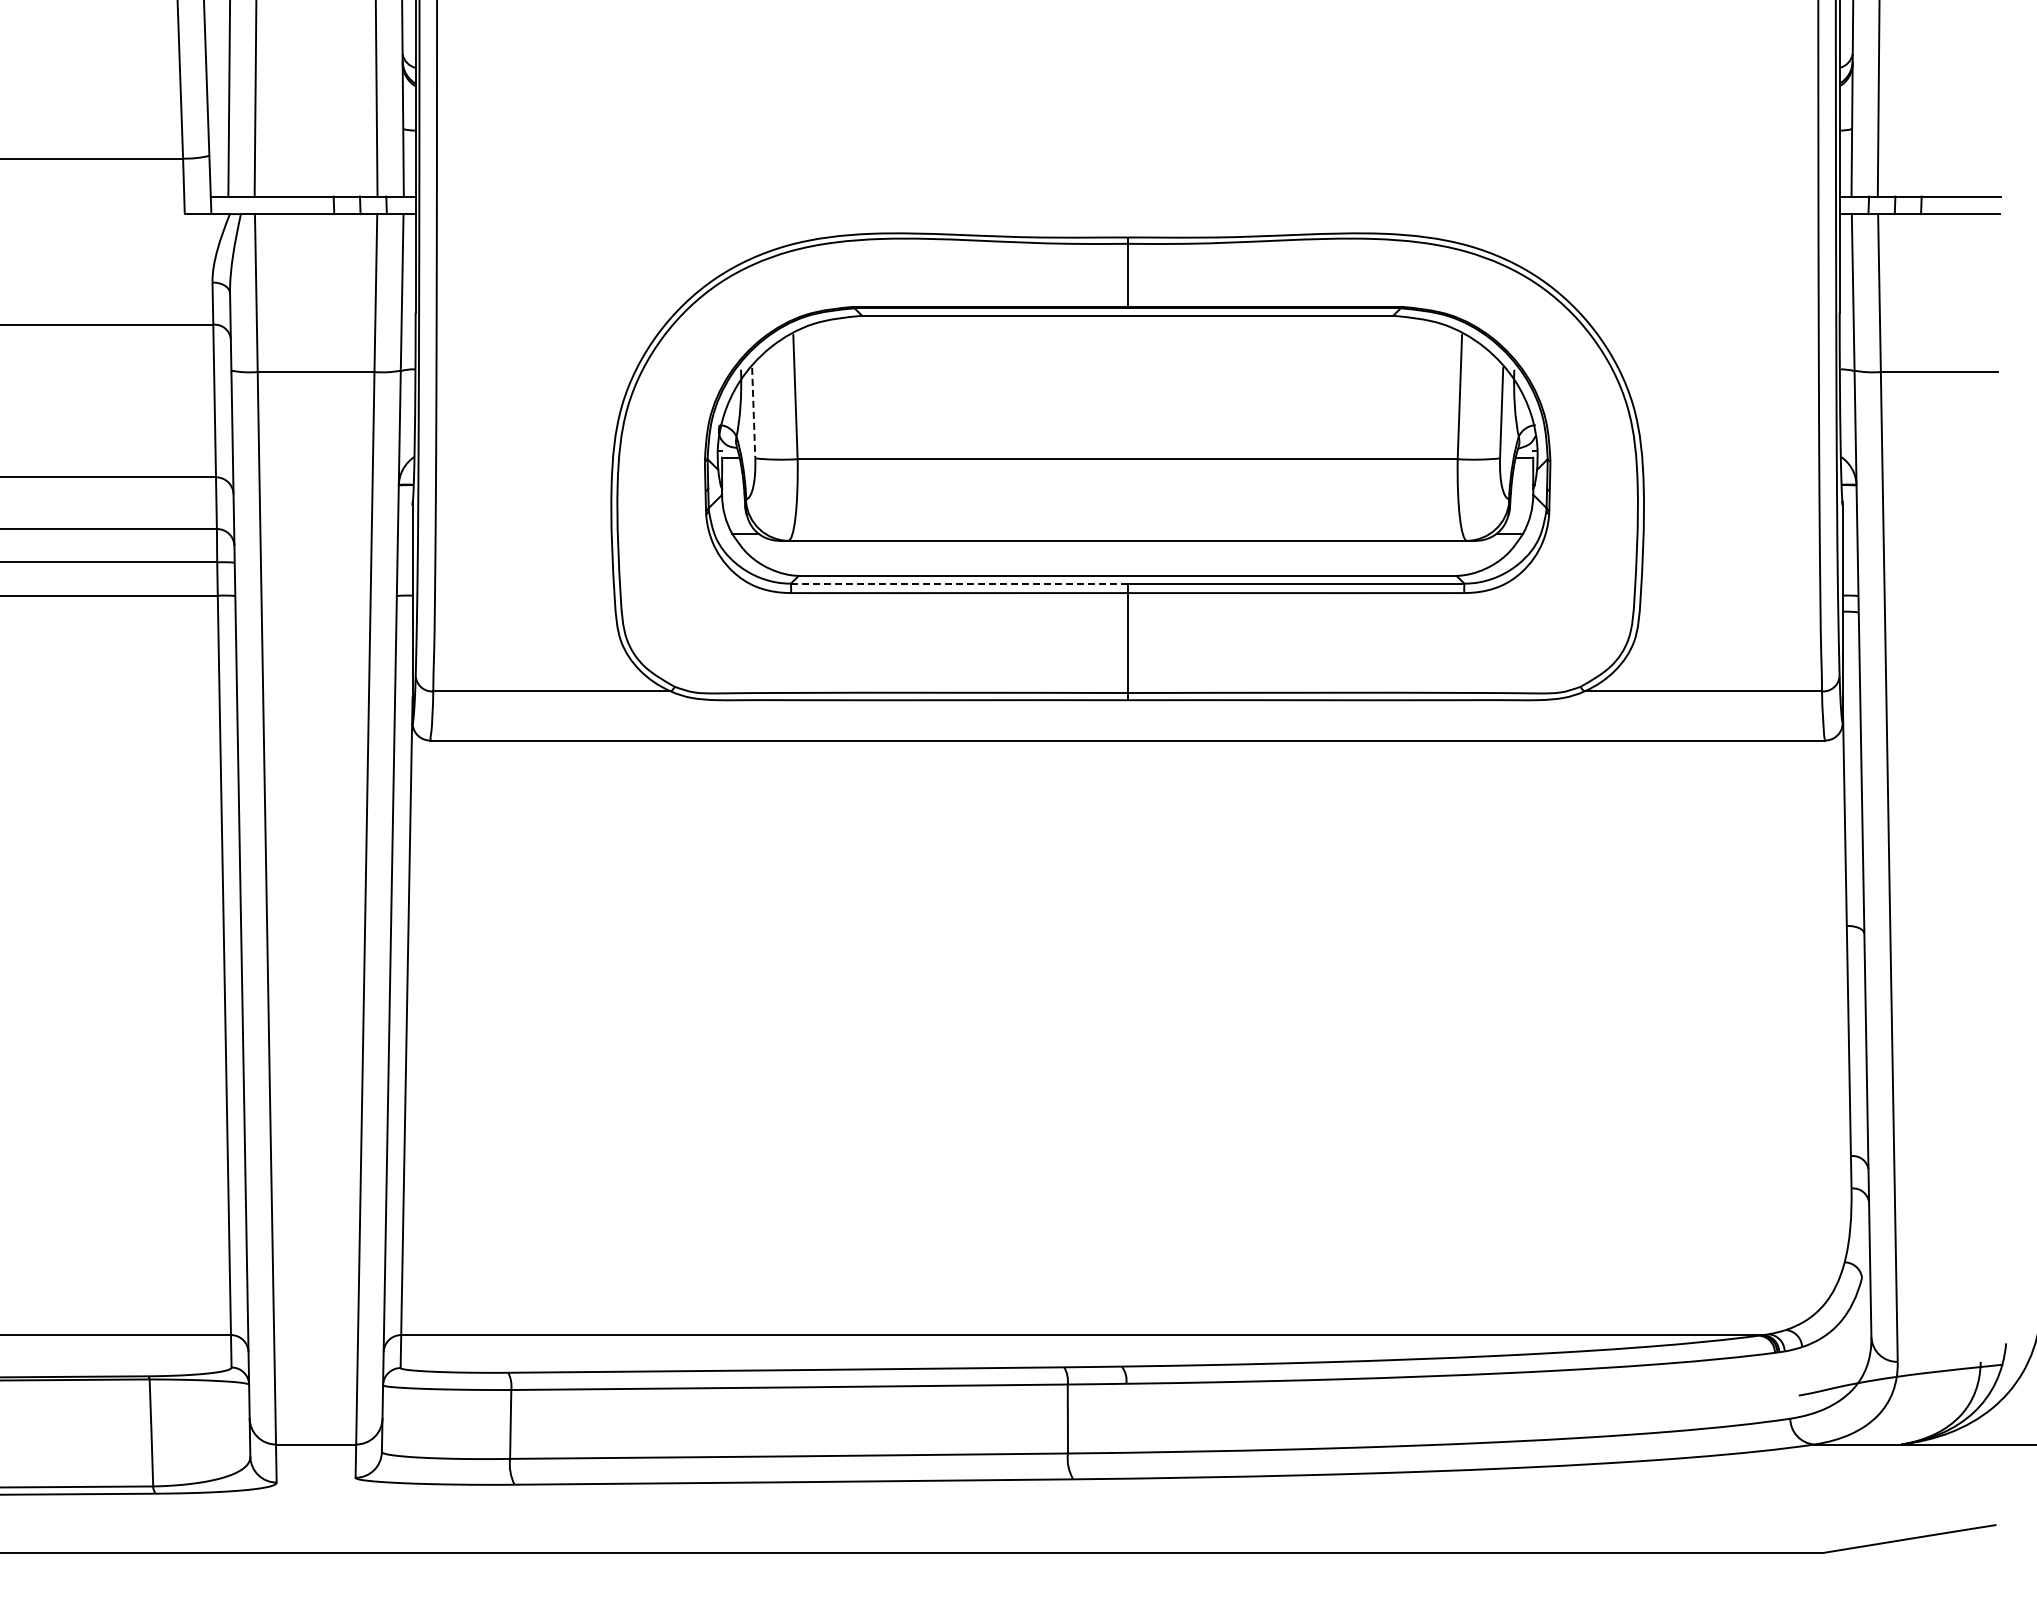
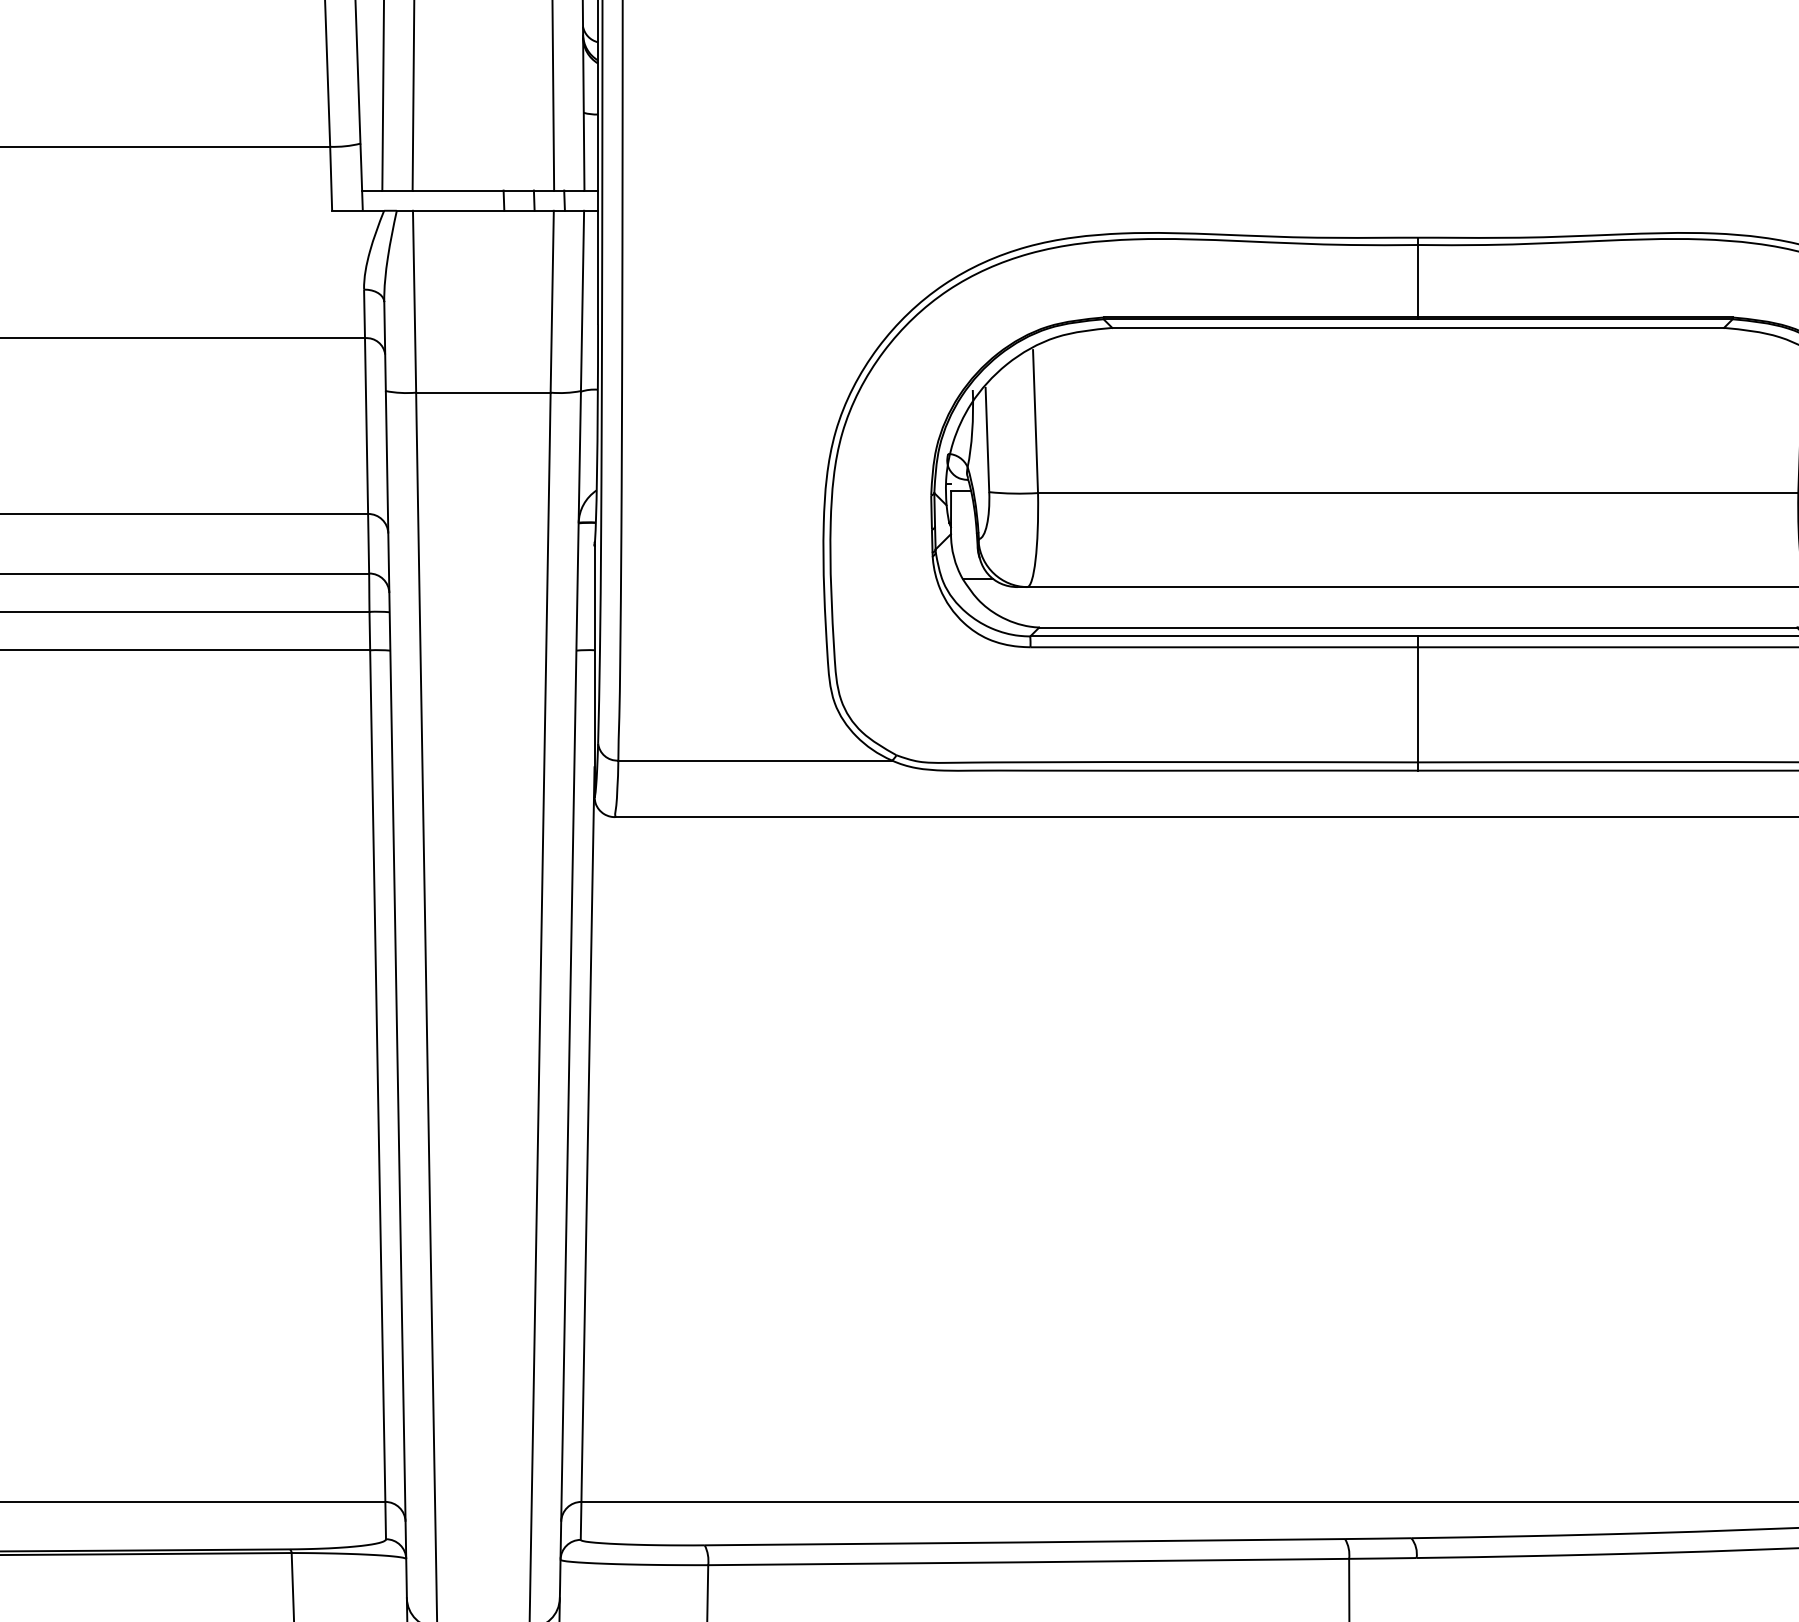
line: (753, 413) -> (987, 440), dashed -> solid
line: (960, 583) -> (1225, 636), dashed -> solid

